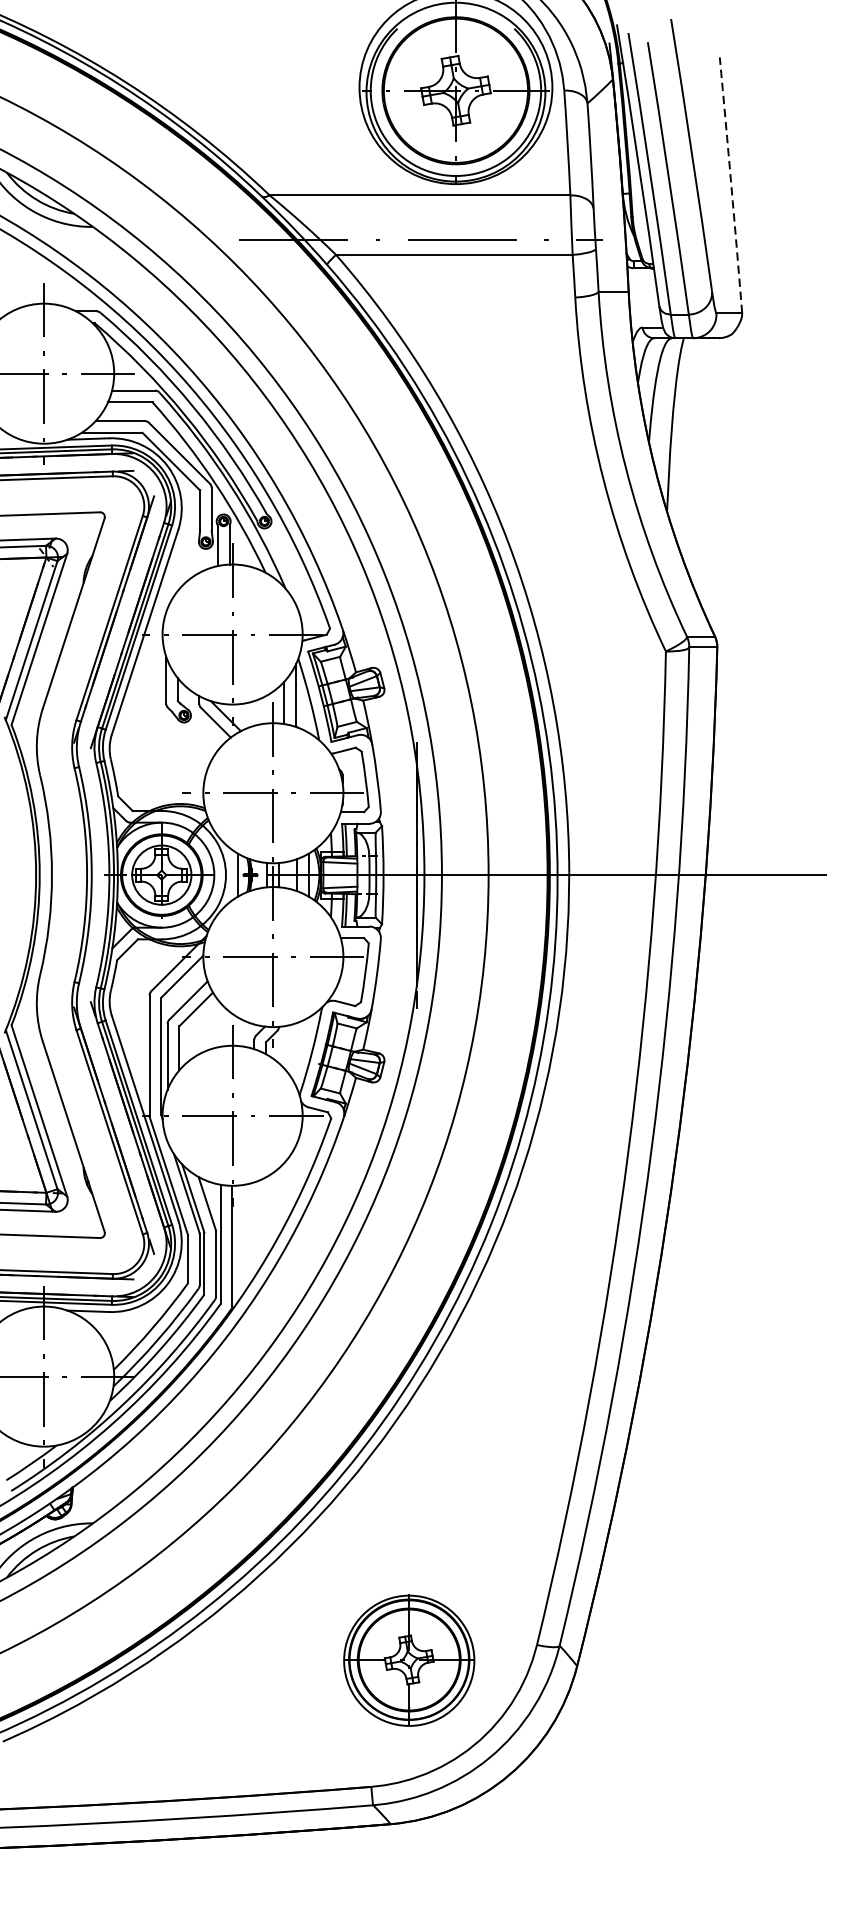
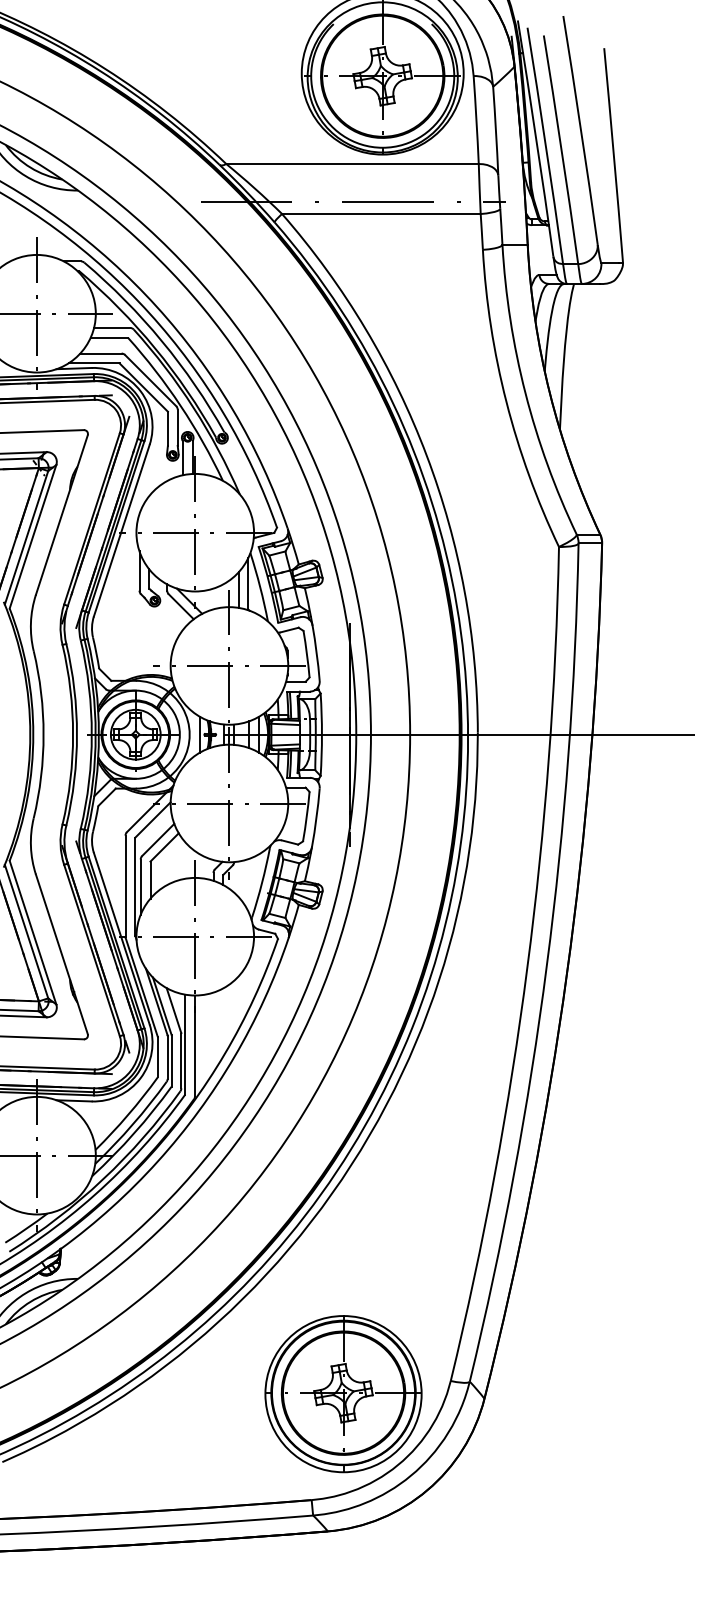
arc: (730, 185) -> (613, 155), dashed -> solid
part: (409, 1661) -> (343, 1394), size x1.43

